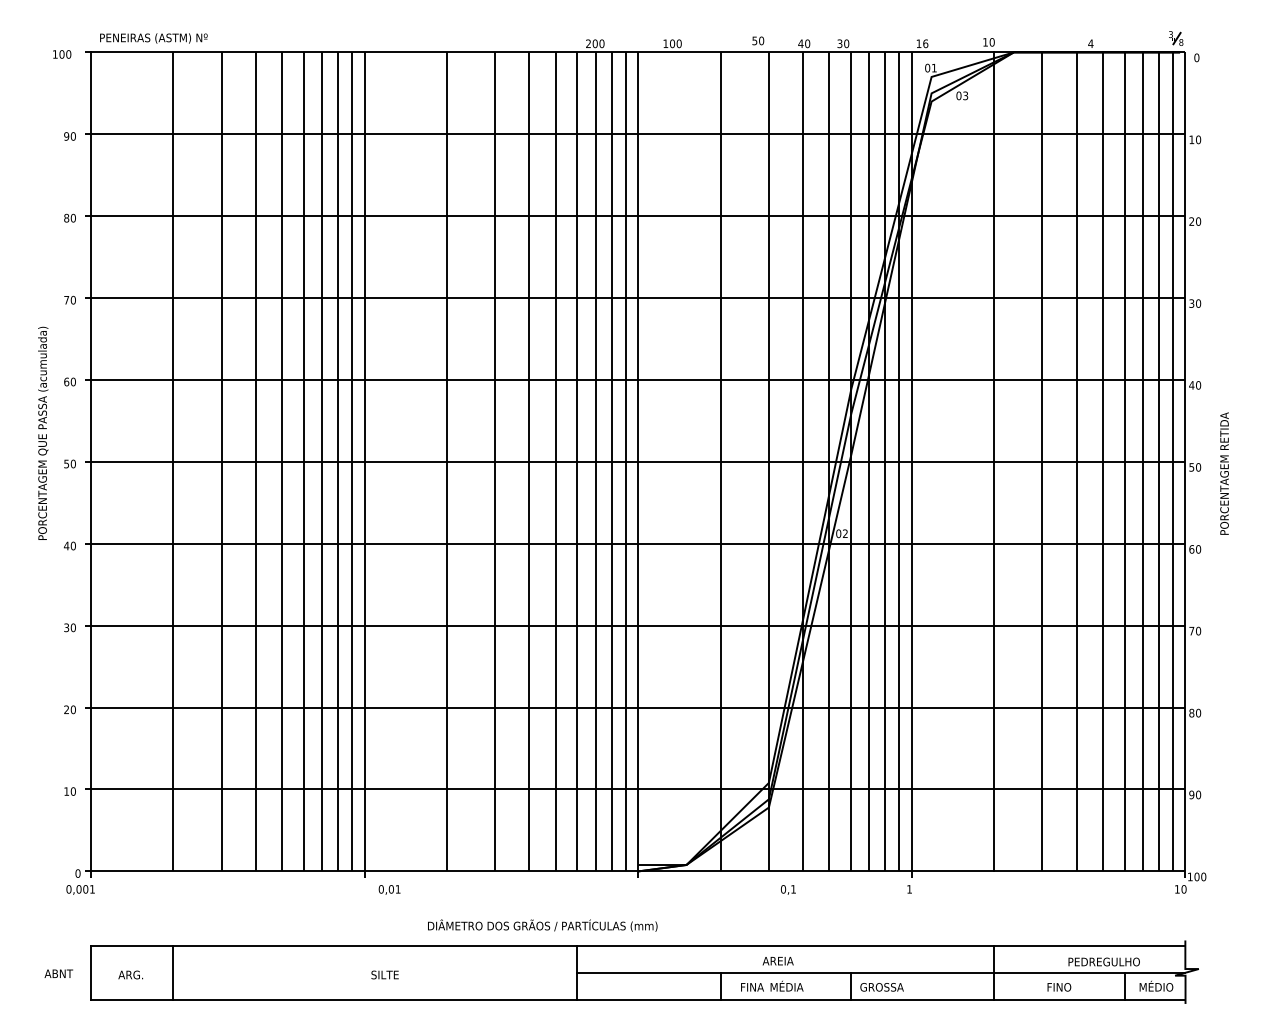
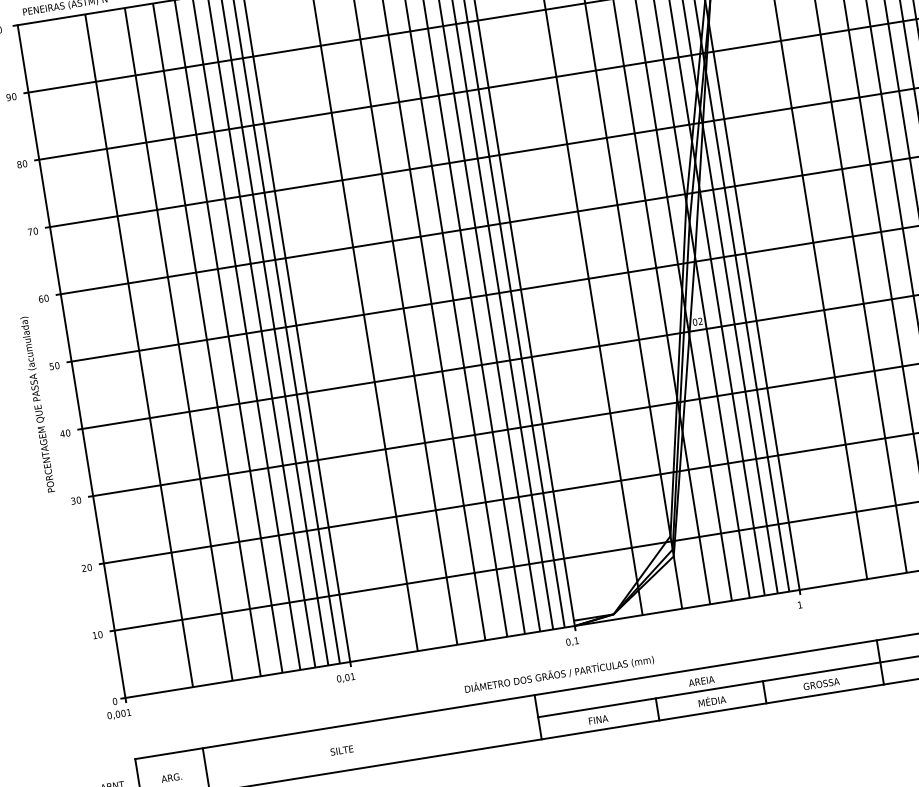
text: (43, 432) -> (38, 403), moved
text: (389, 889) -> (345, 677), moved
text: (787, 889) -> (571, 641), moved
text: (542, 925) -> (559, 674), moved
text: (384, 974) -> (341, 750), moved
text: (752, 987) -> (598, 719), moved
text: (881, 987) -> (821, 684), moved

